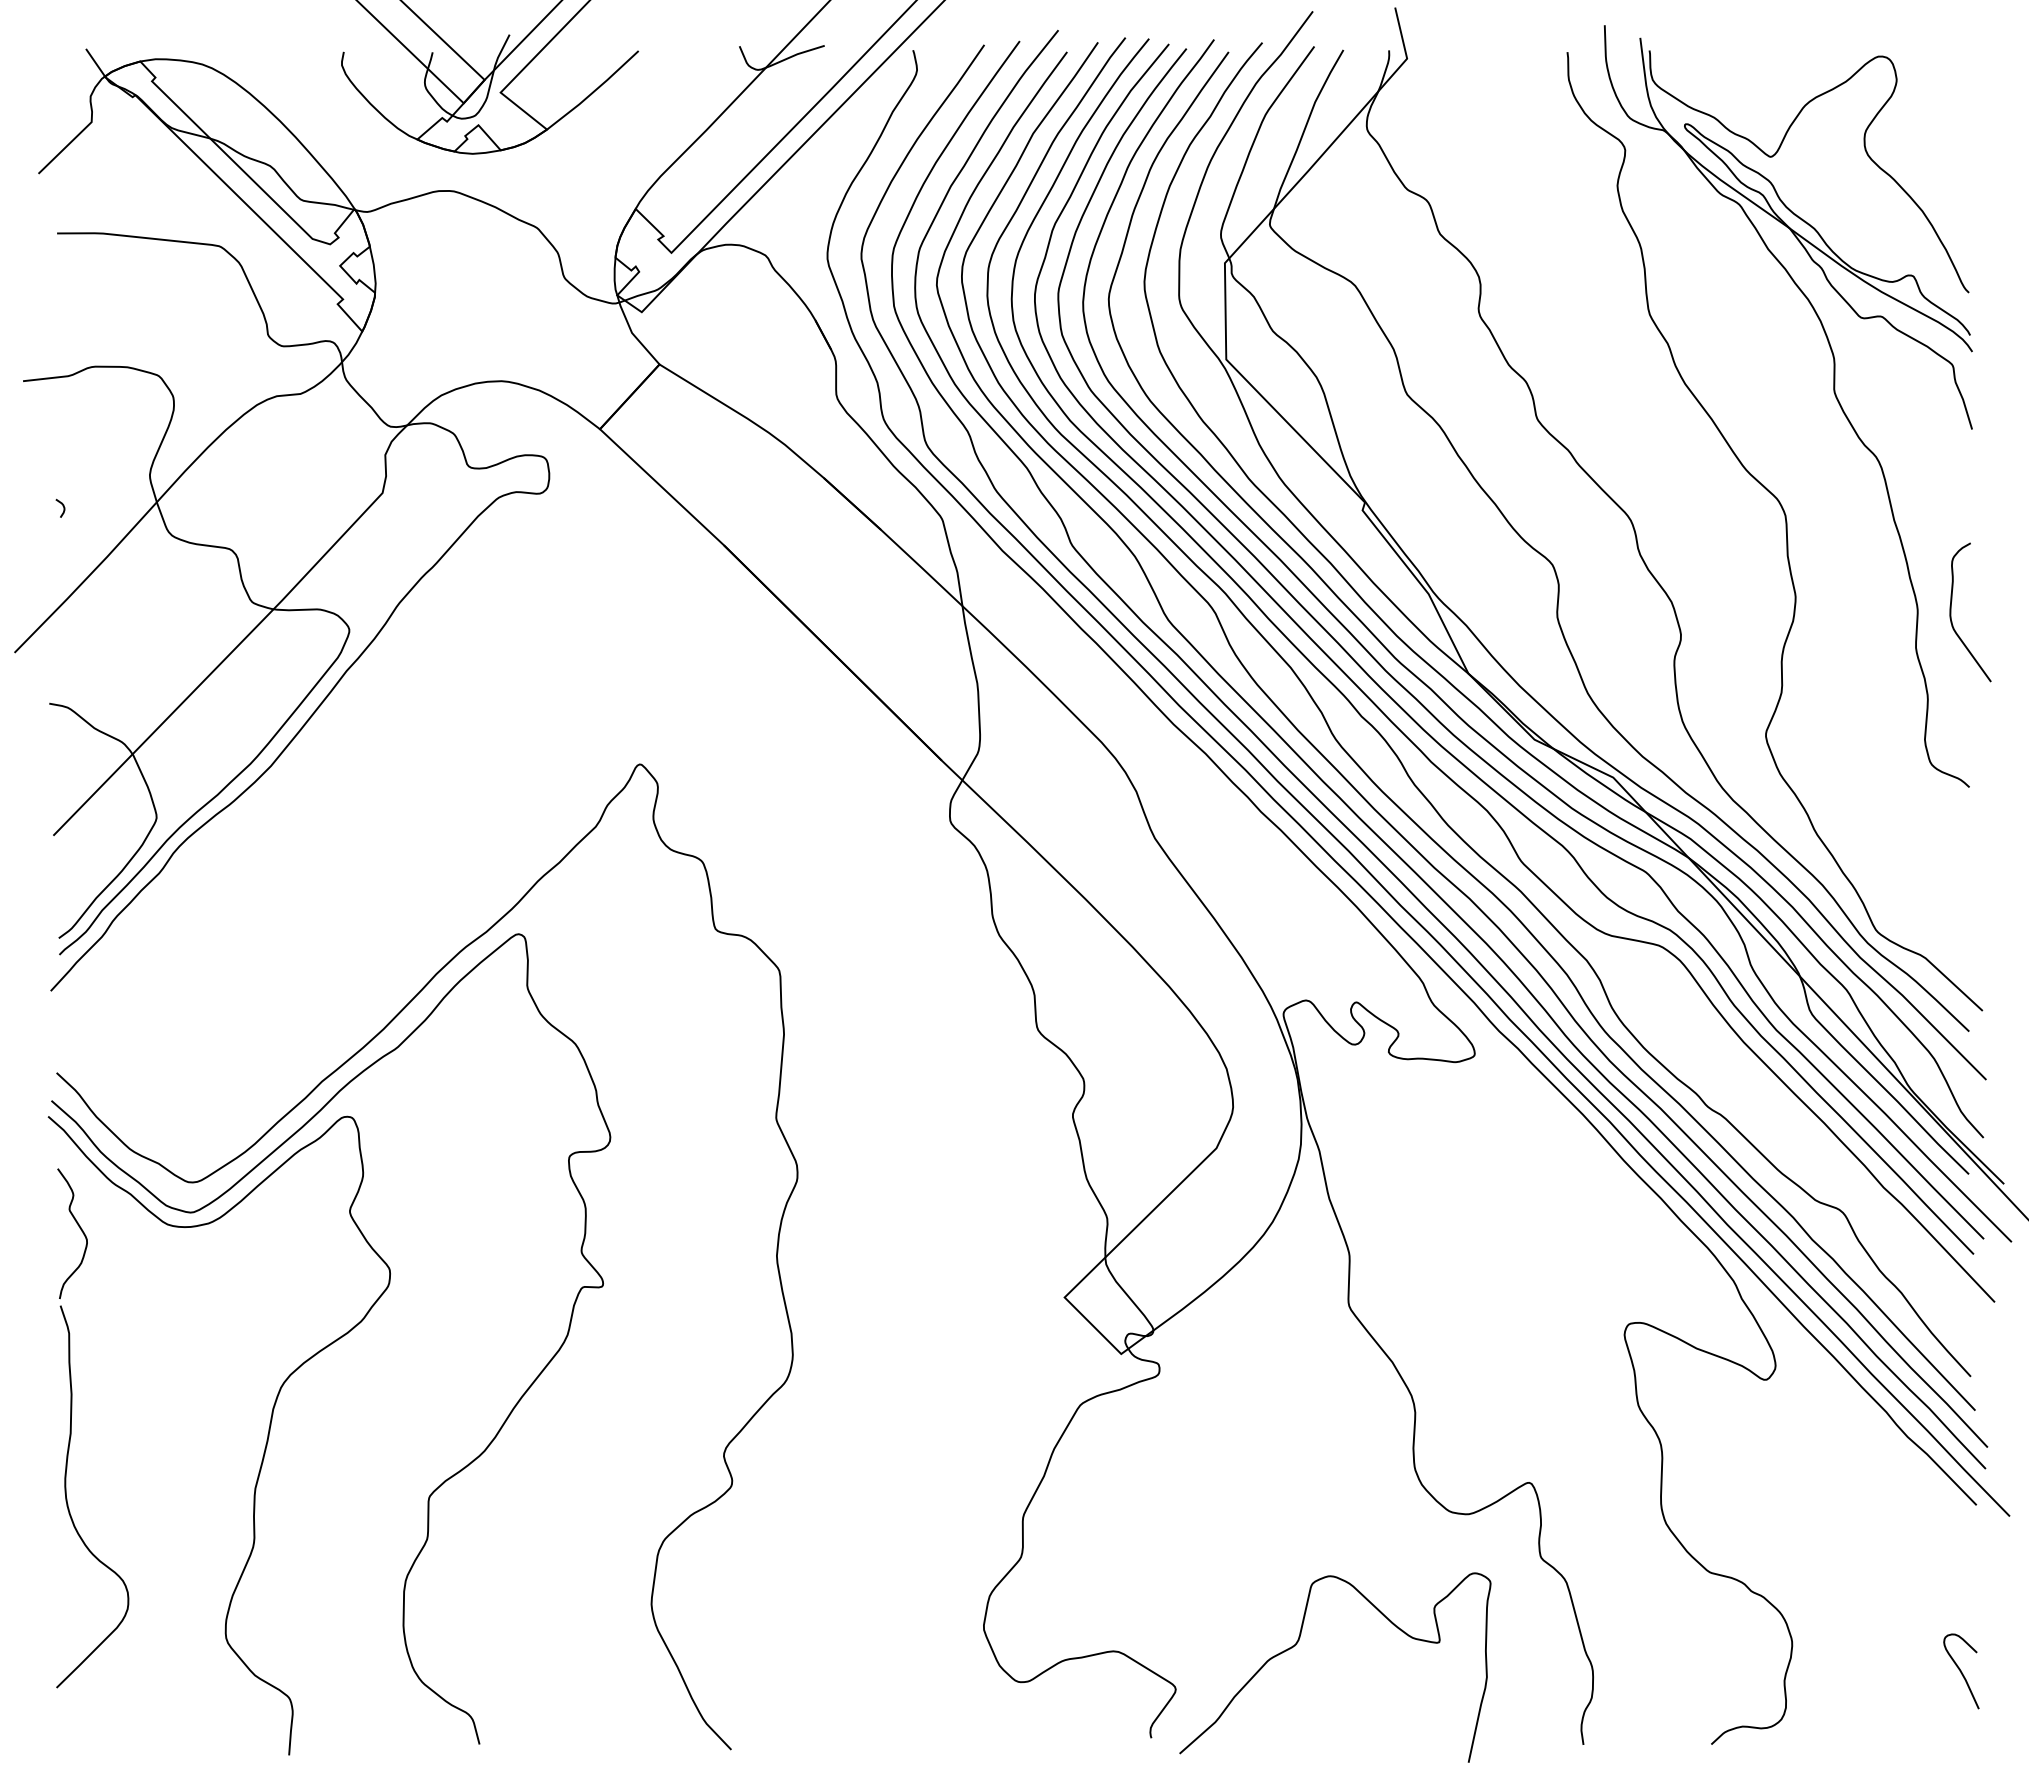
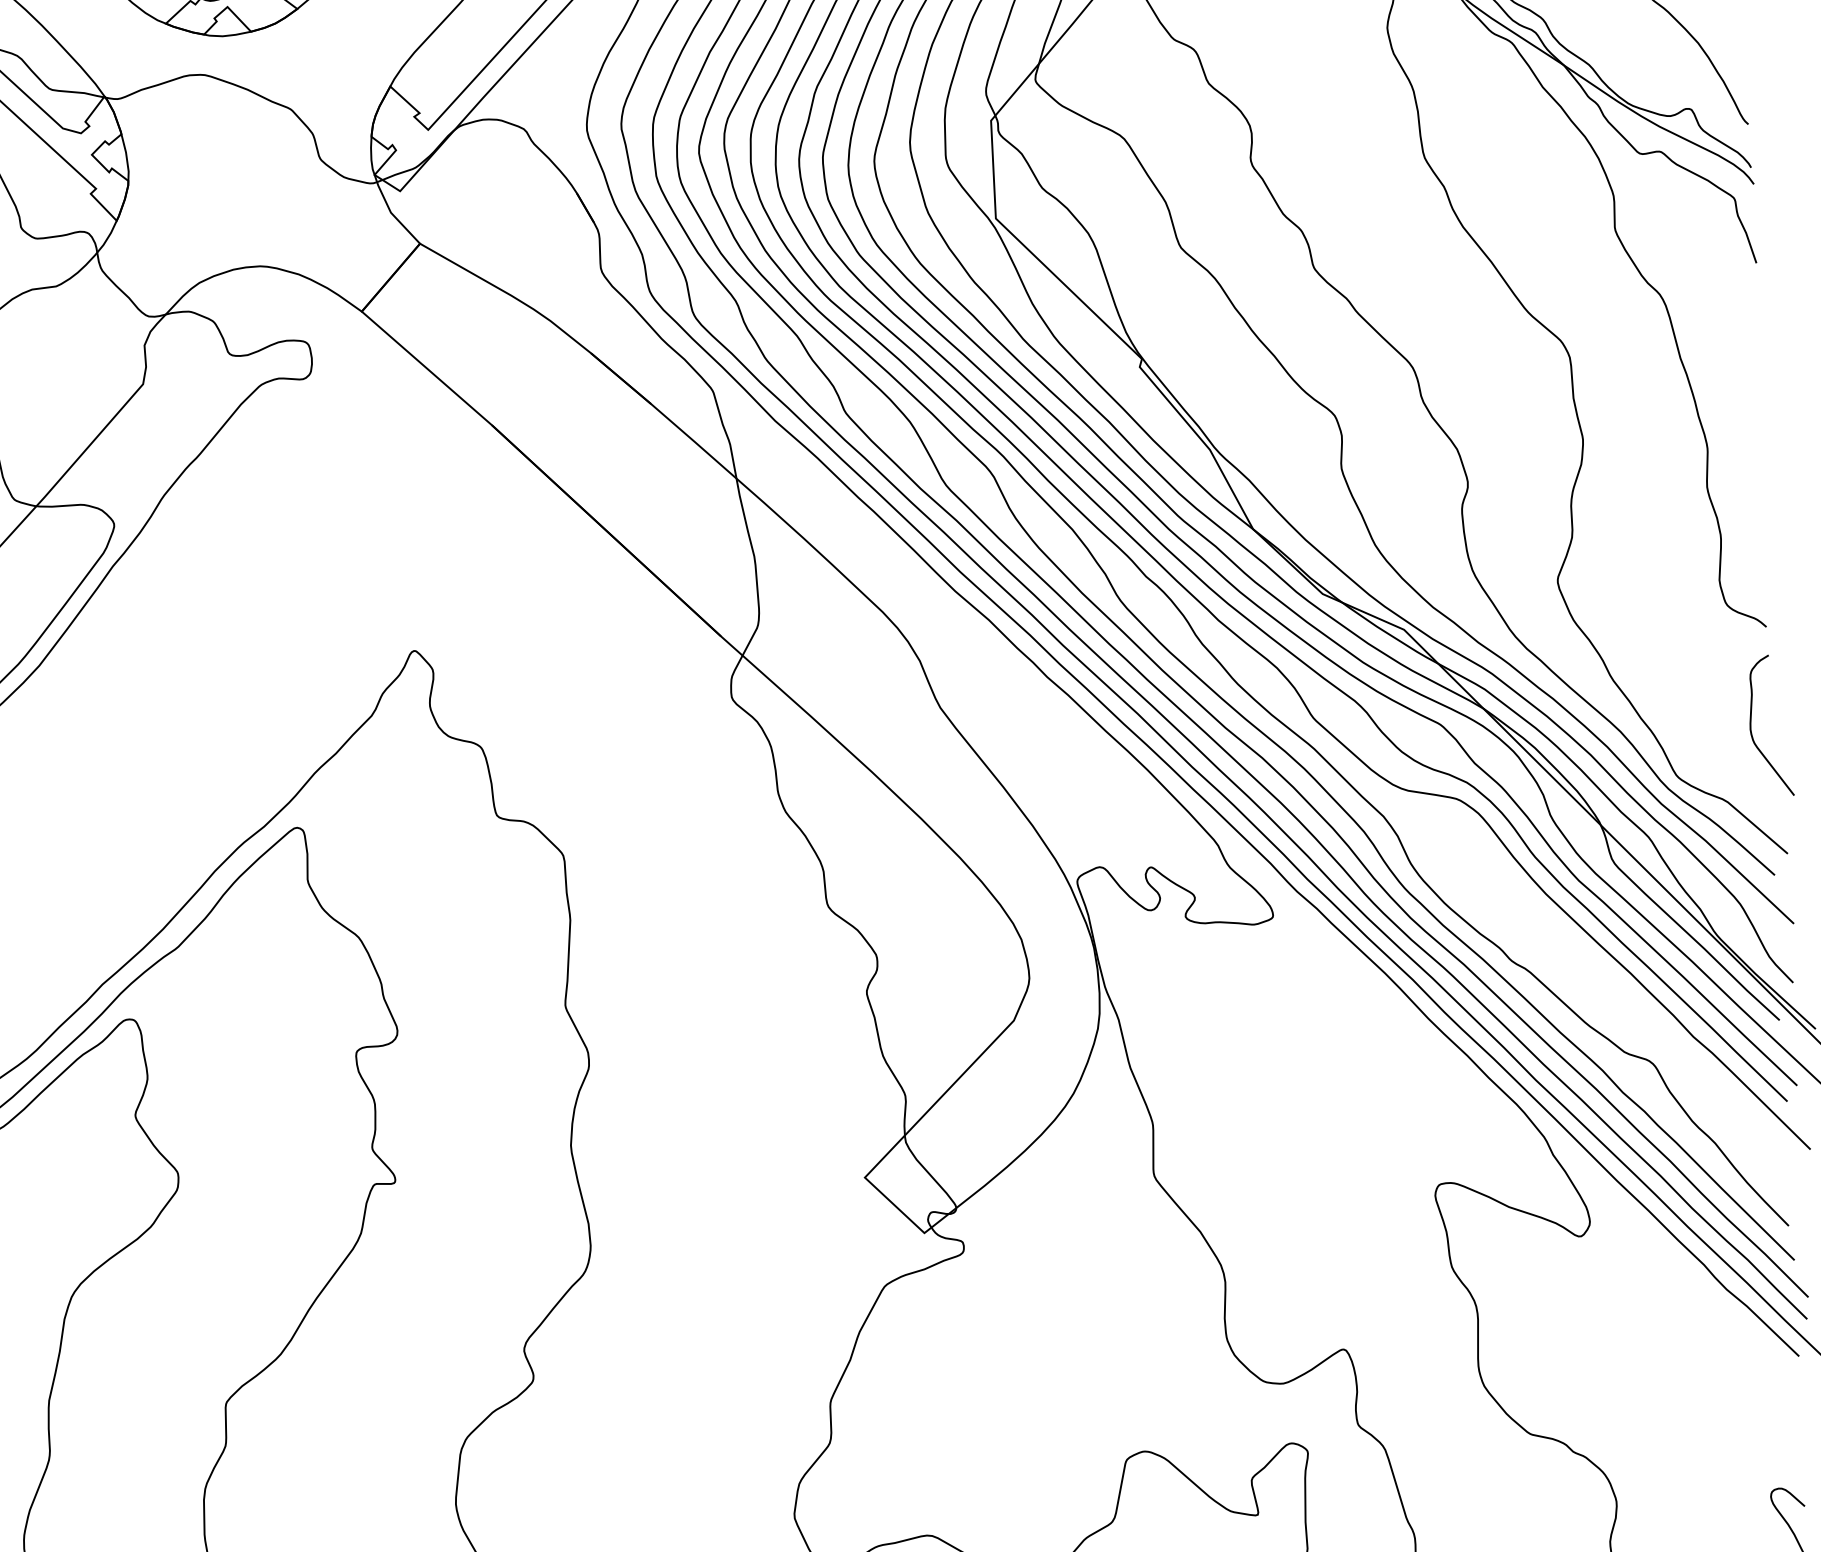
curve: (1951, 612) -> (1751, 726), moved

